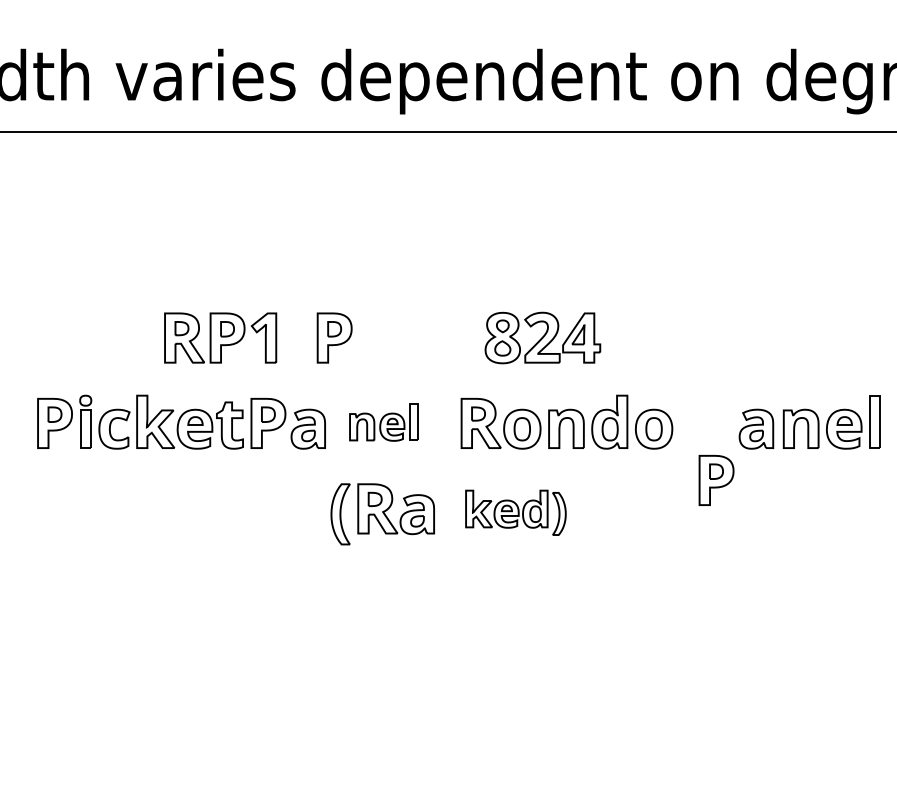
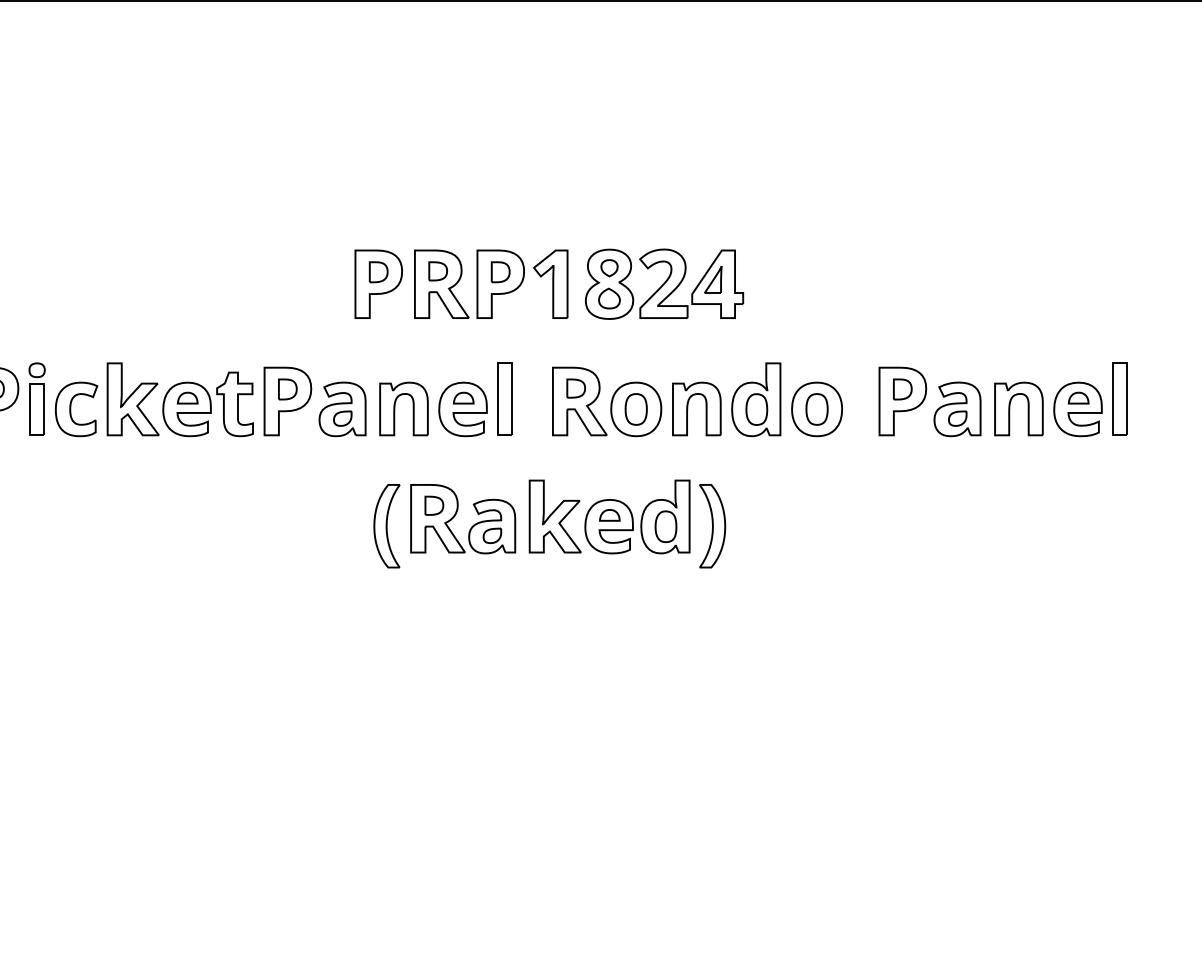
part: (220, 337) -> (491, 283), moved
part: (383, 422) -> (445, 400), size x1.43
part: (716, 480) -> (902, 401), moved
part: (515, 512) -> (626, 523), size x1.43

